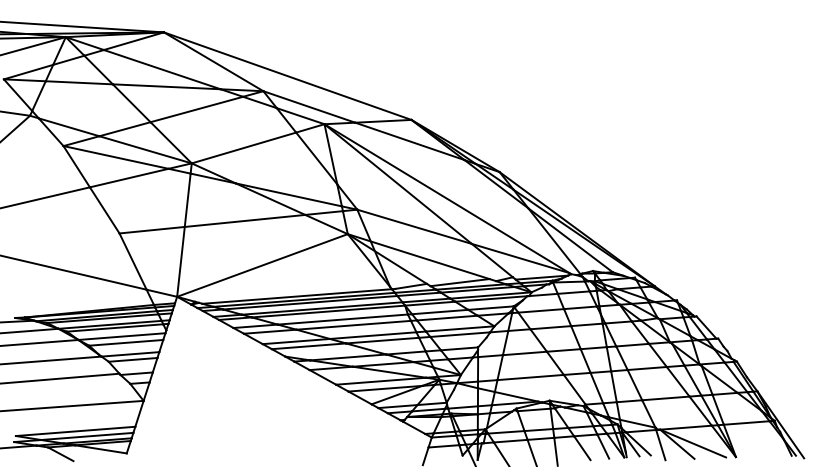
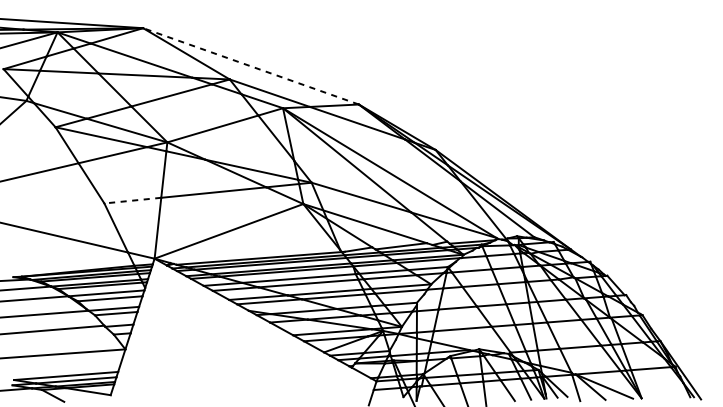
line: (287, 76) -> (250, 66), solid -> dashed
line: (152, 230) -> (133, 200), solid -> dashed

